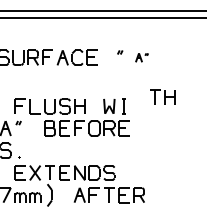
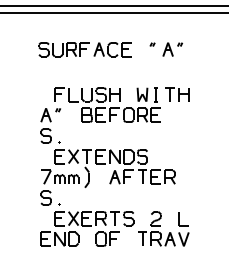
part: (141, 57) -> (172, 49), size x1.67
part: (163, 97) -> (177, 94), moved

